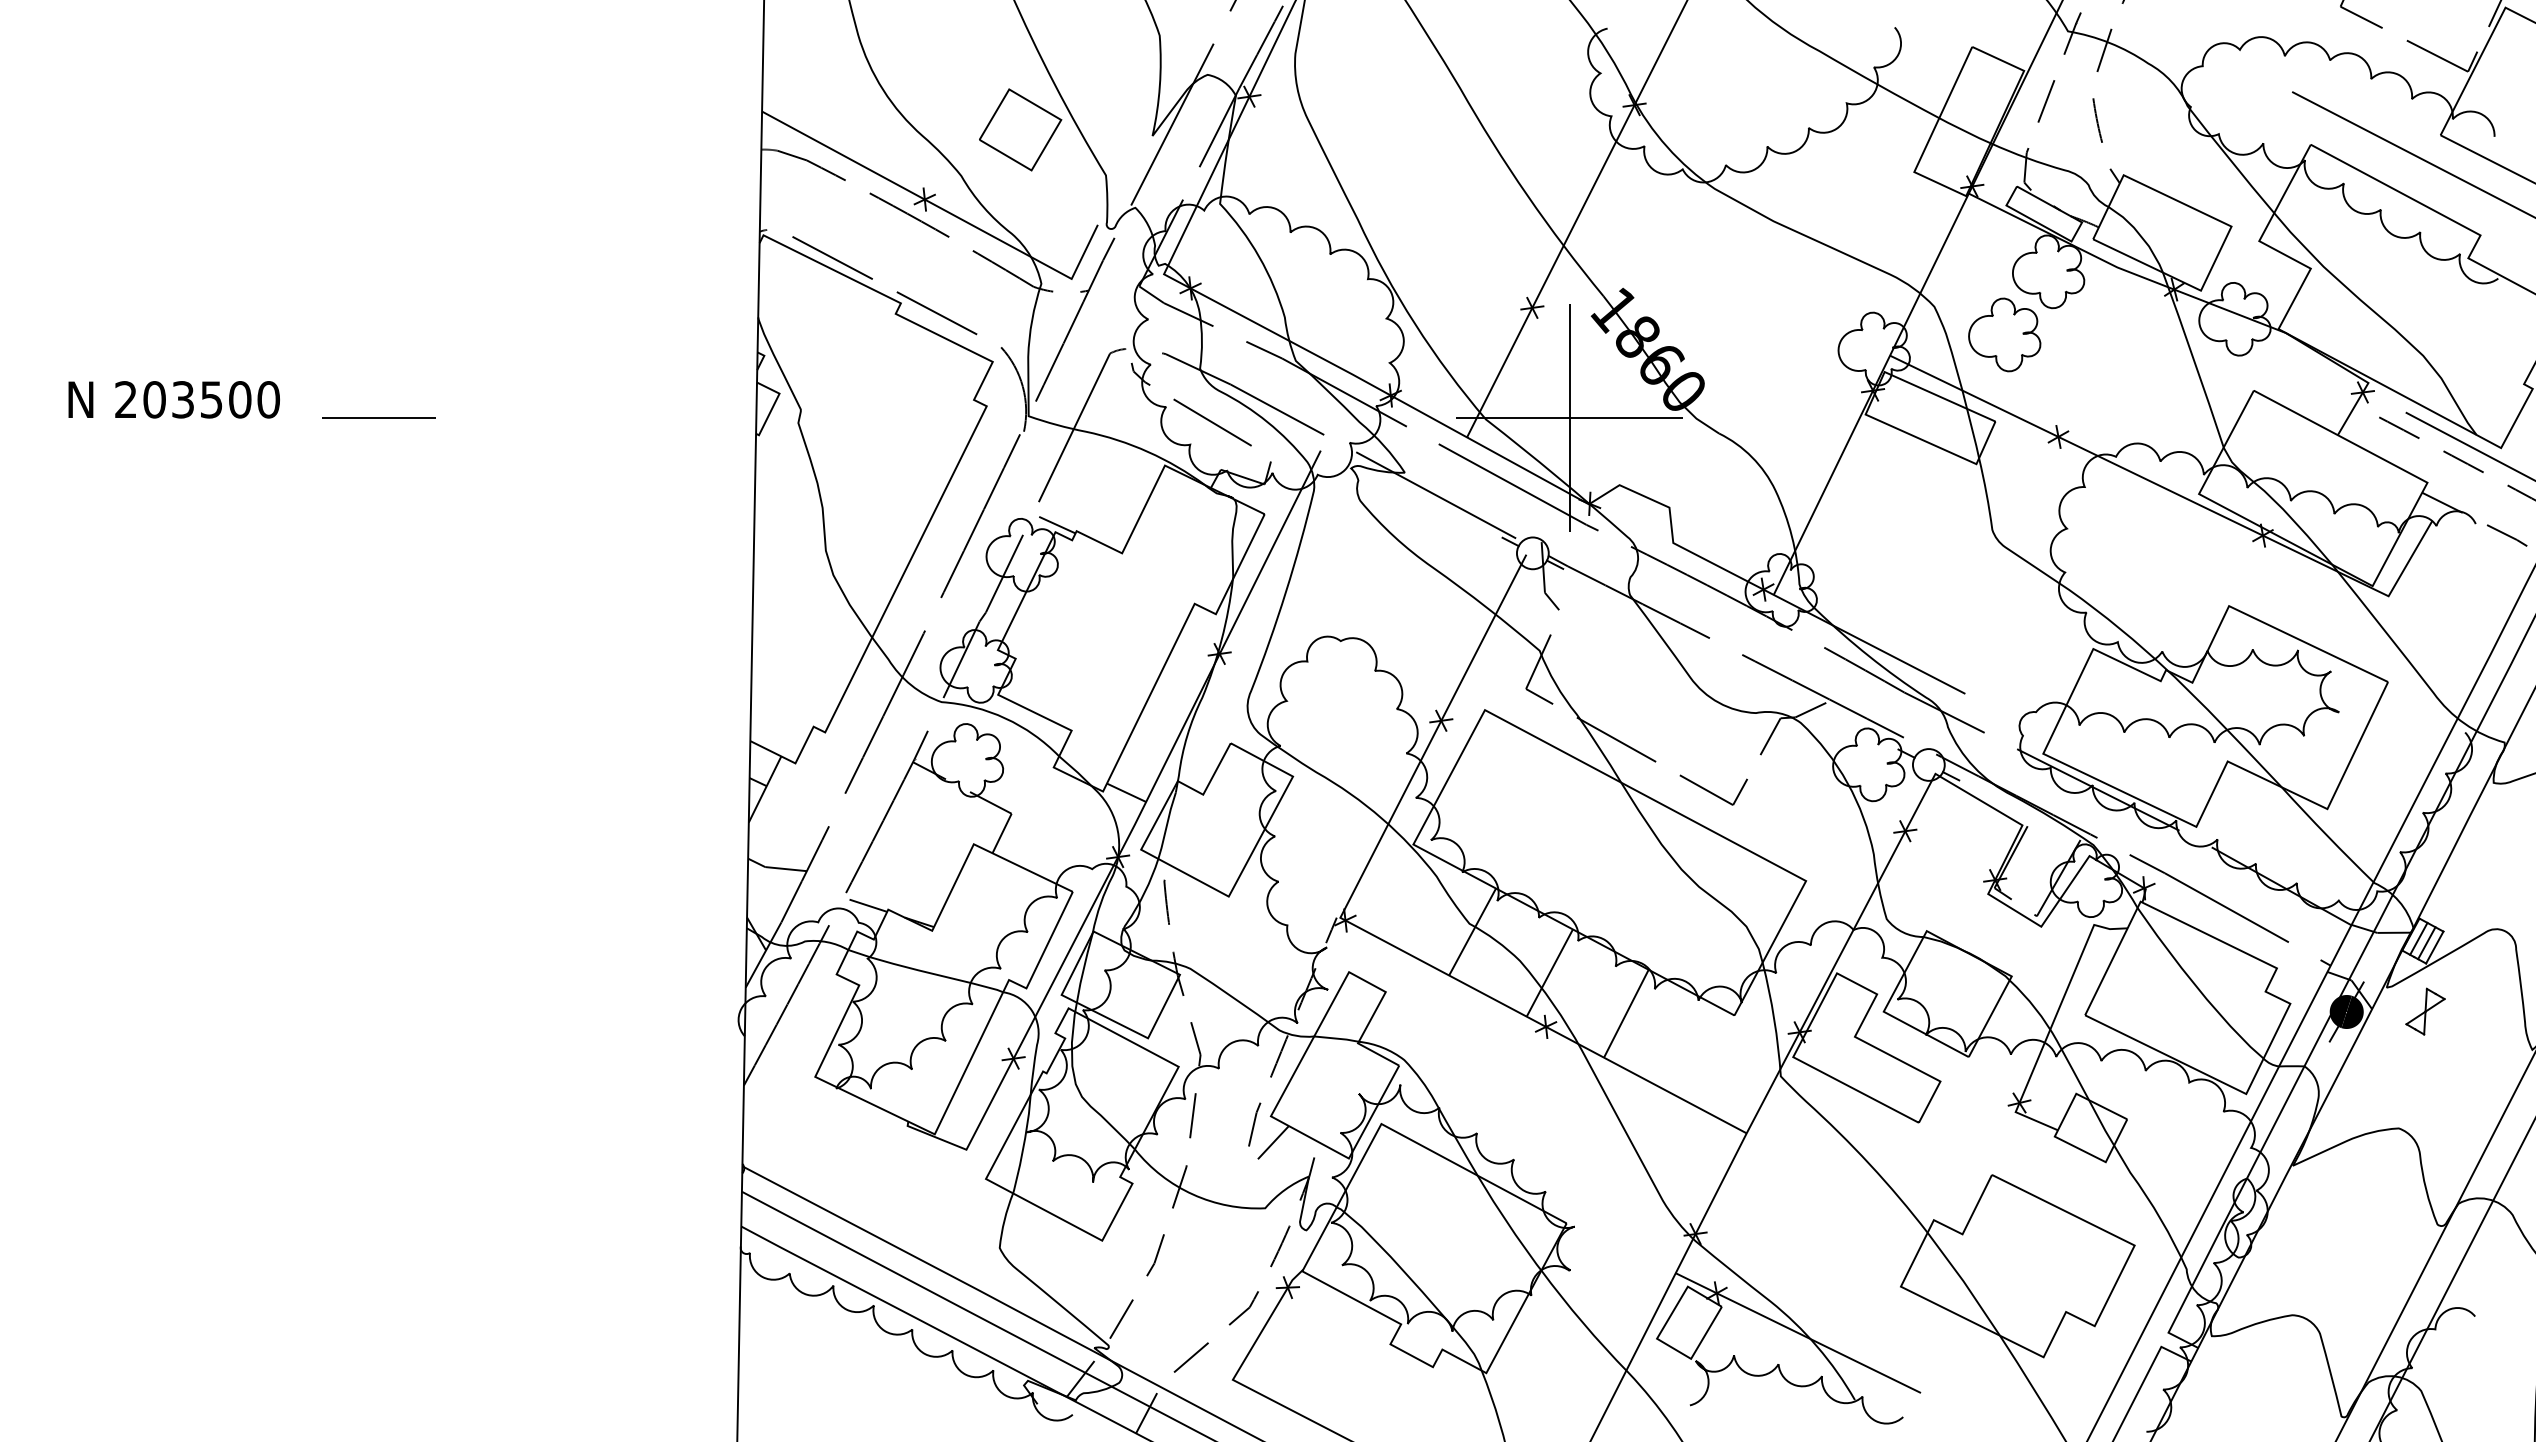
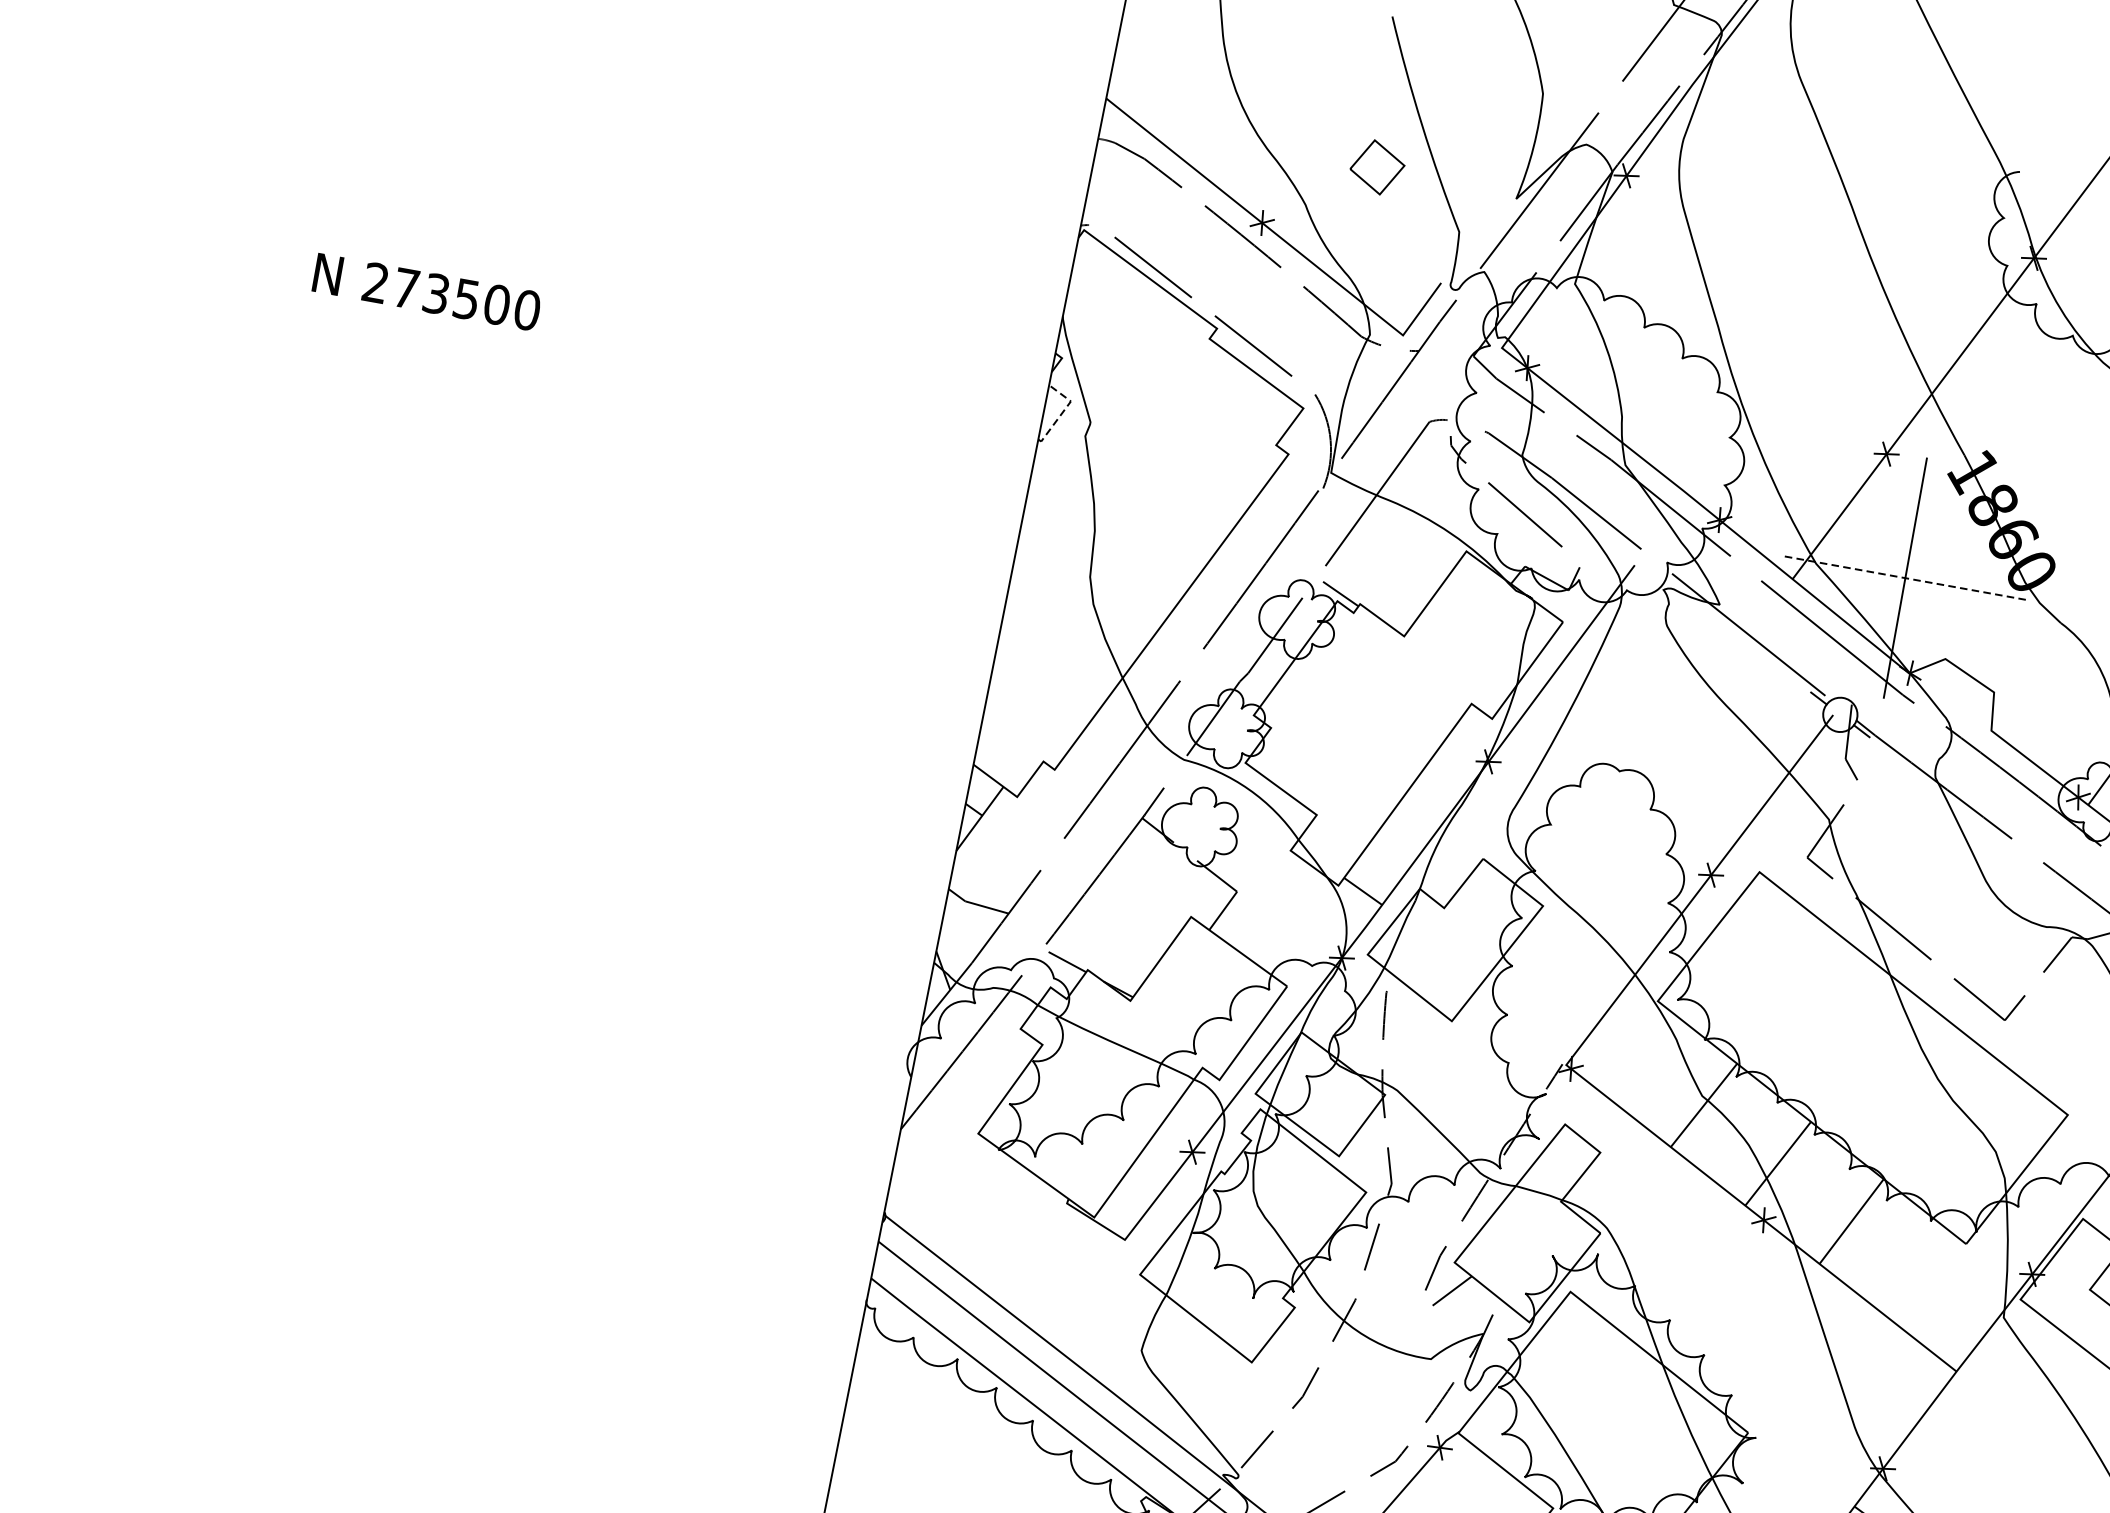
part: (1020, 129) -> (1377, 166), size x0.6
text: (154, 399) -> (406, 288), 203500 -> 273500
line: (774, 404) -> (1063, 411), solid -> dashed
line: (378, 417) -> (640, 350), removed
line: (1569, 417) -> (1905, 577), solid -> dashed

